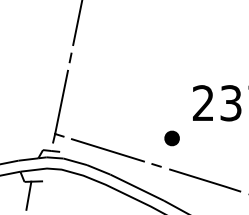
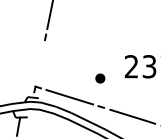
line: (61, 101) -> (39, 65), removed
part: (172, 138) -> (100, 78), moved

